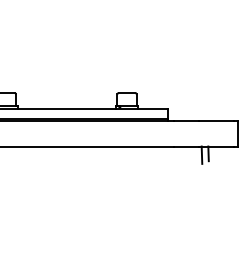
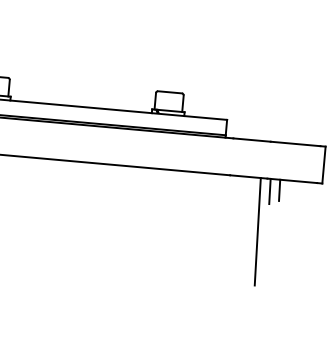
line: (195, 183) -> (256, 231), added

